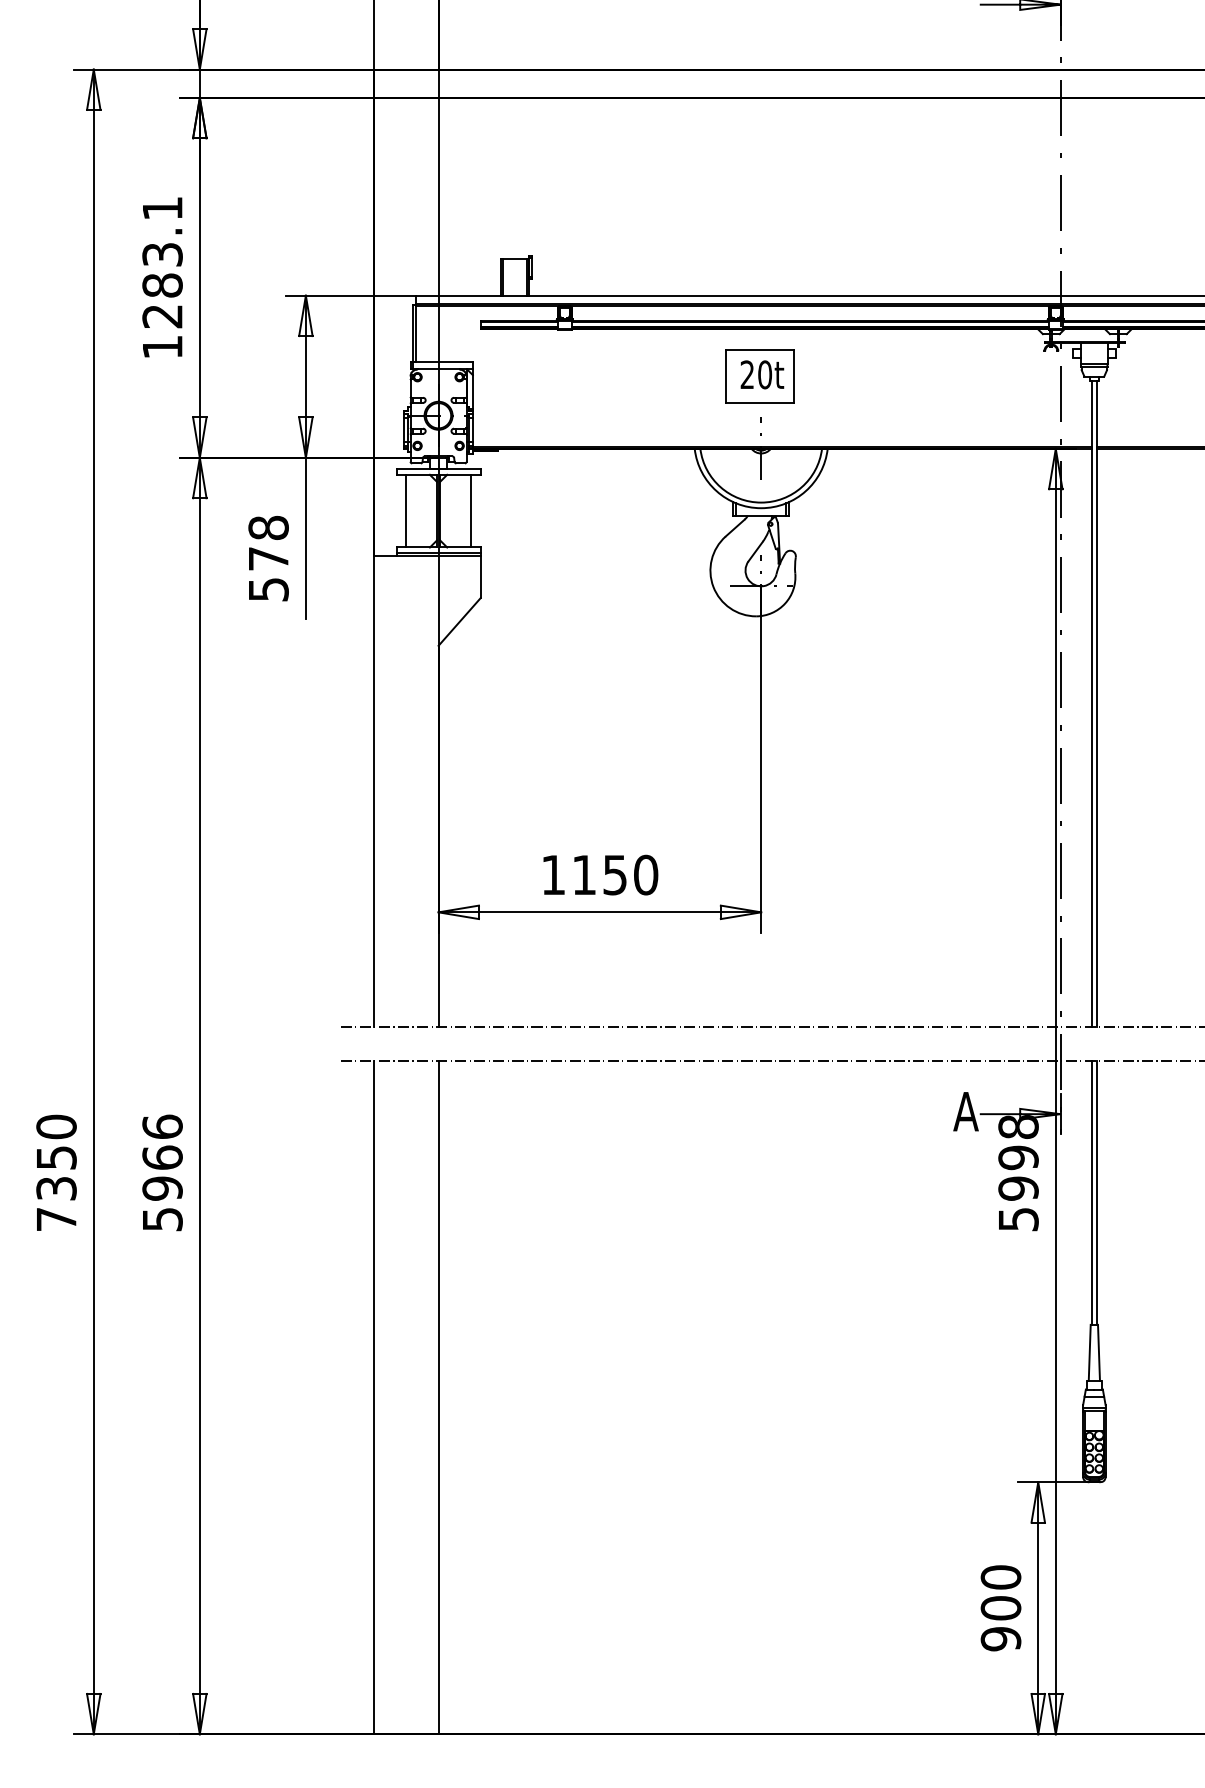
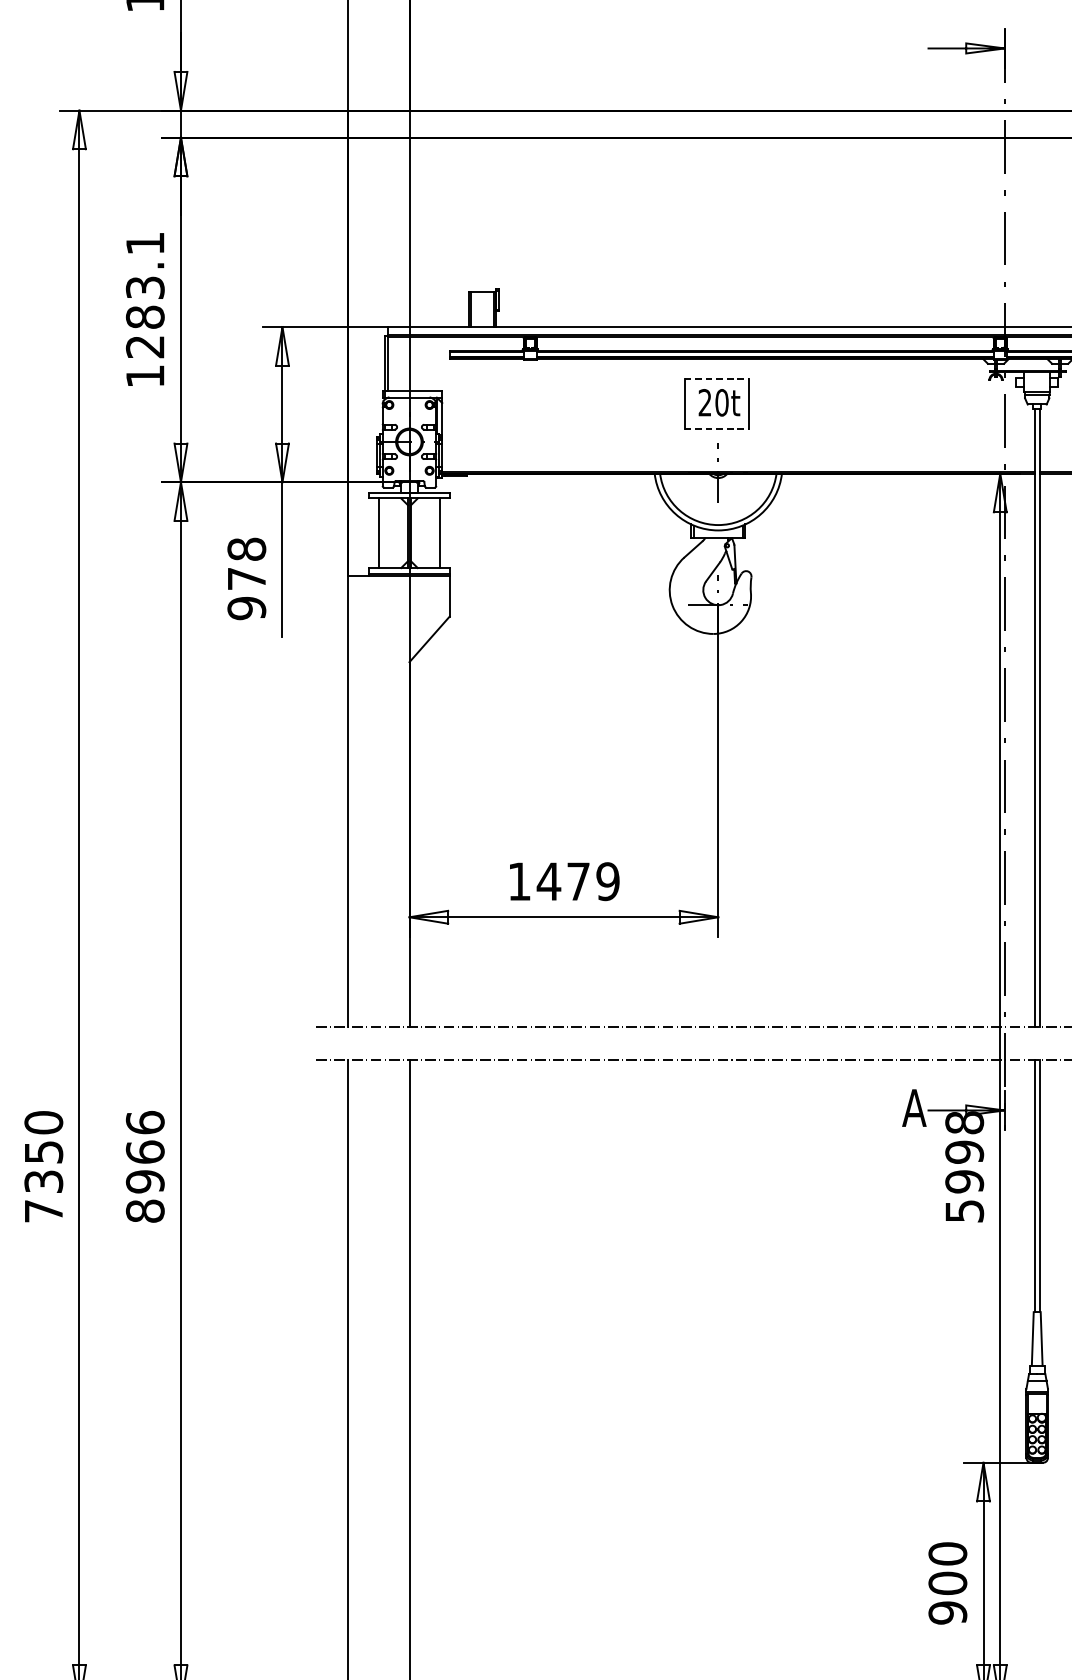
line: (759, 349) -> (716, 378), solid -> dashed
line: (759, 402) -> (716, 429), solid -> dashed
text: (268, 589) -> (246, 608), 578 -> 978
text: (614, 875) -> (577, 882), 1150 -> 1479
text: (162, 1219) -> (145, 1211), 5966 -> 8966

